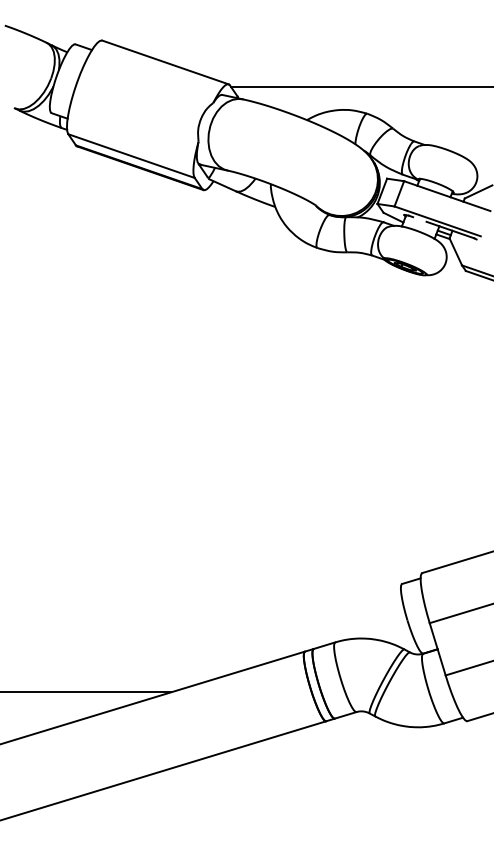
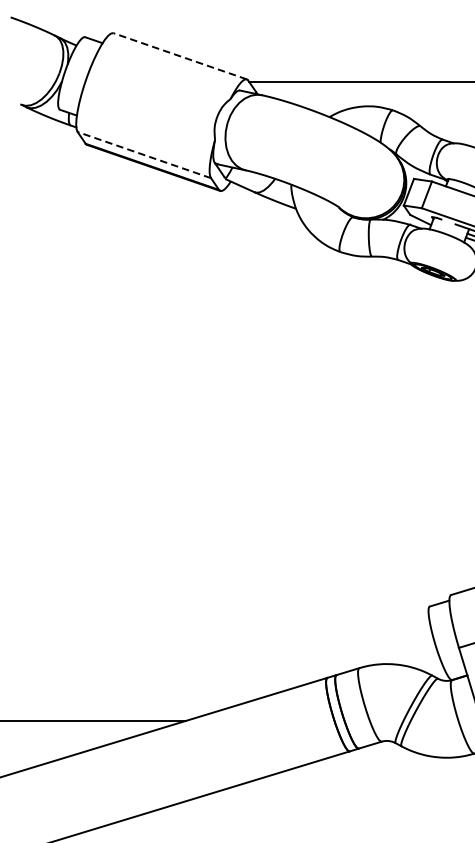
line: (165, 62) -> (180, 56), solid -> dashed
line: (131, 156) -> (144, 155), solid -> dashed

